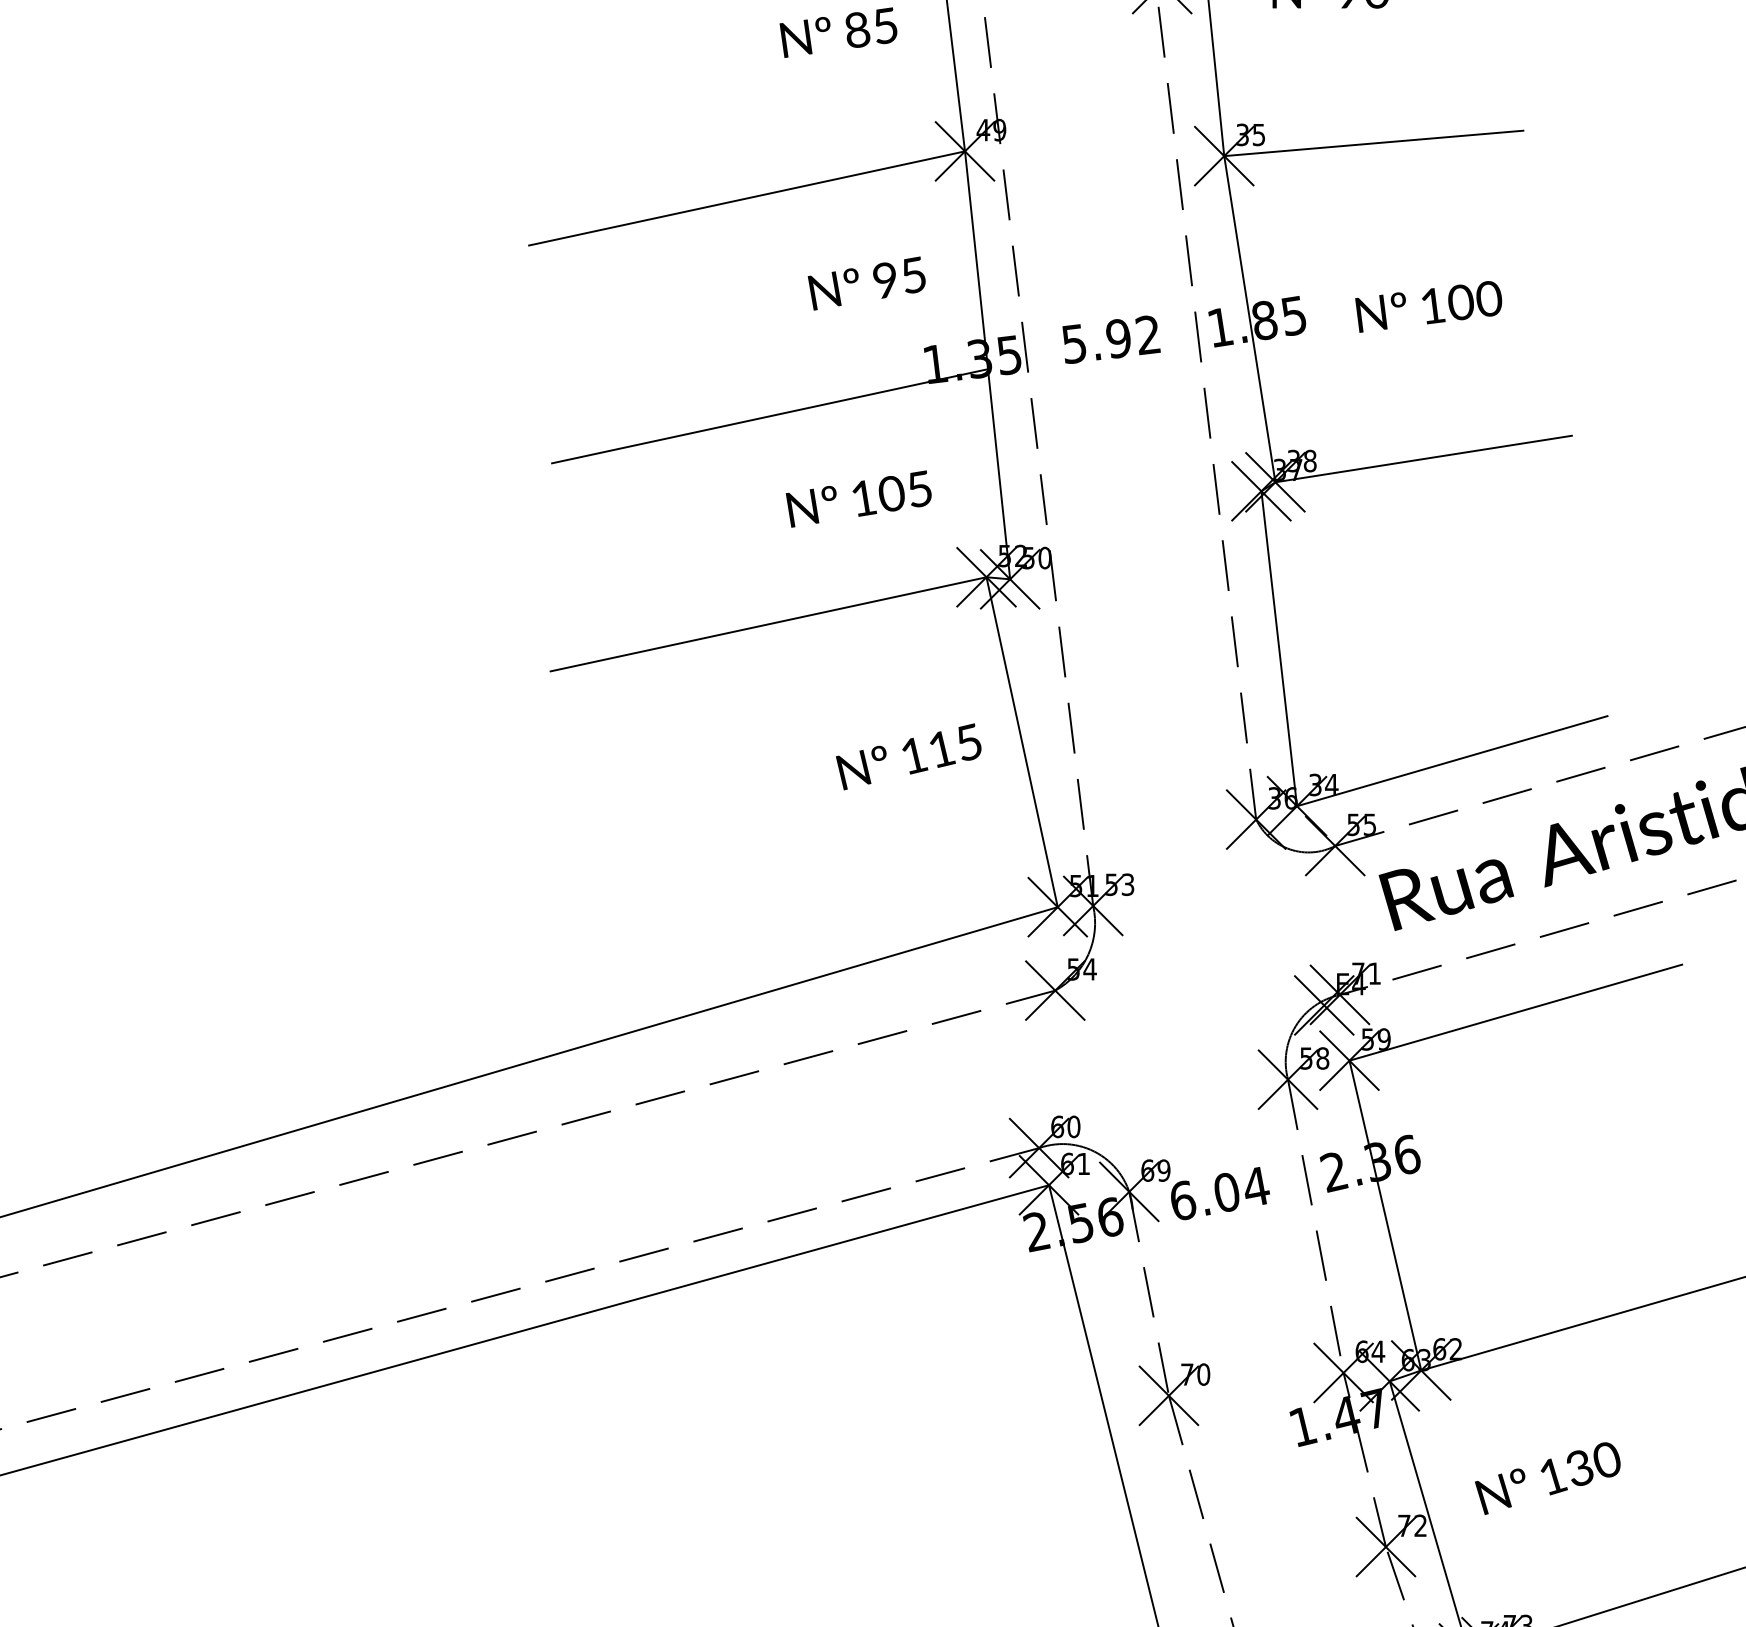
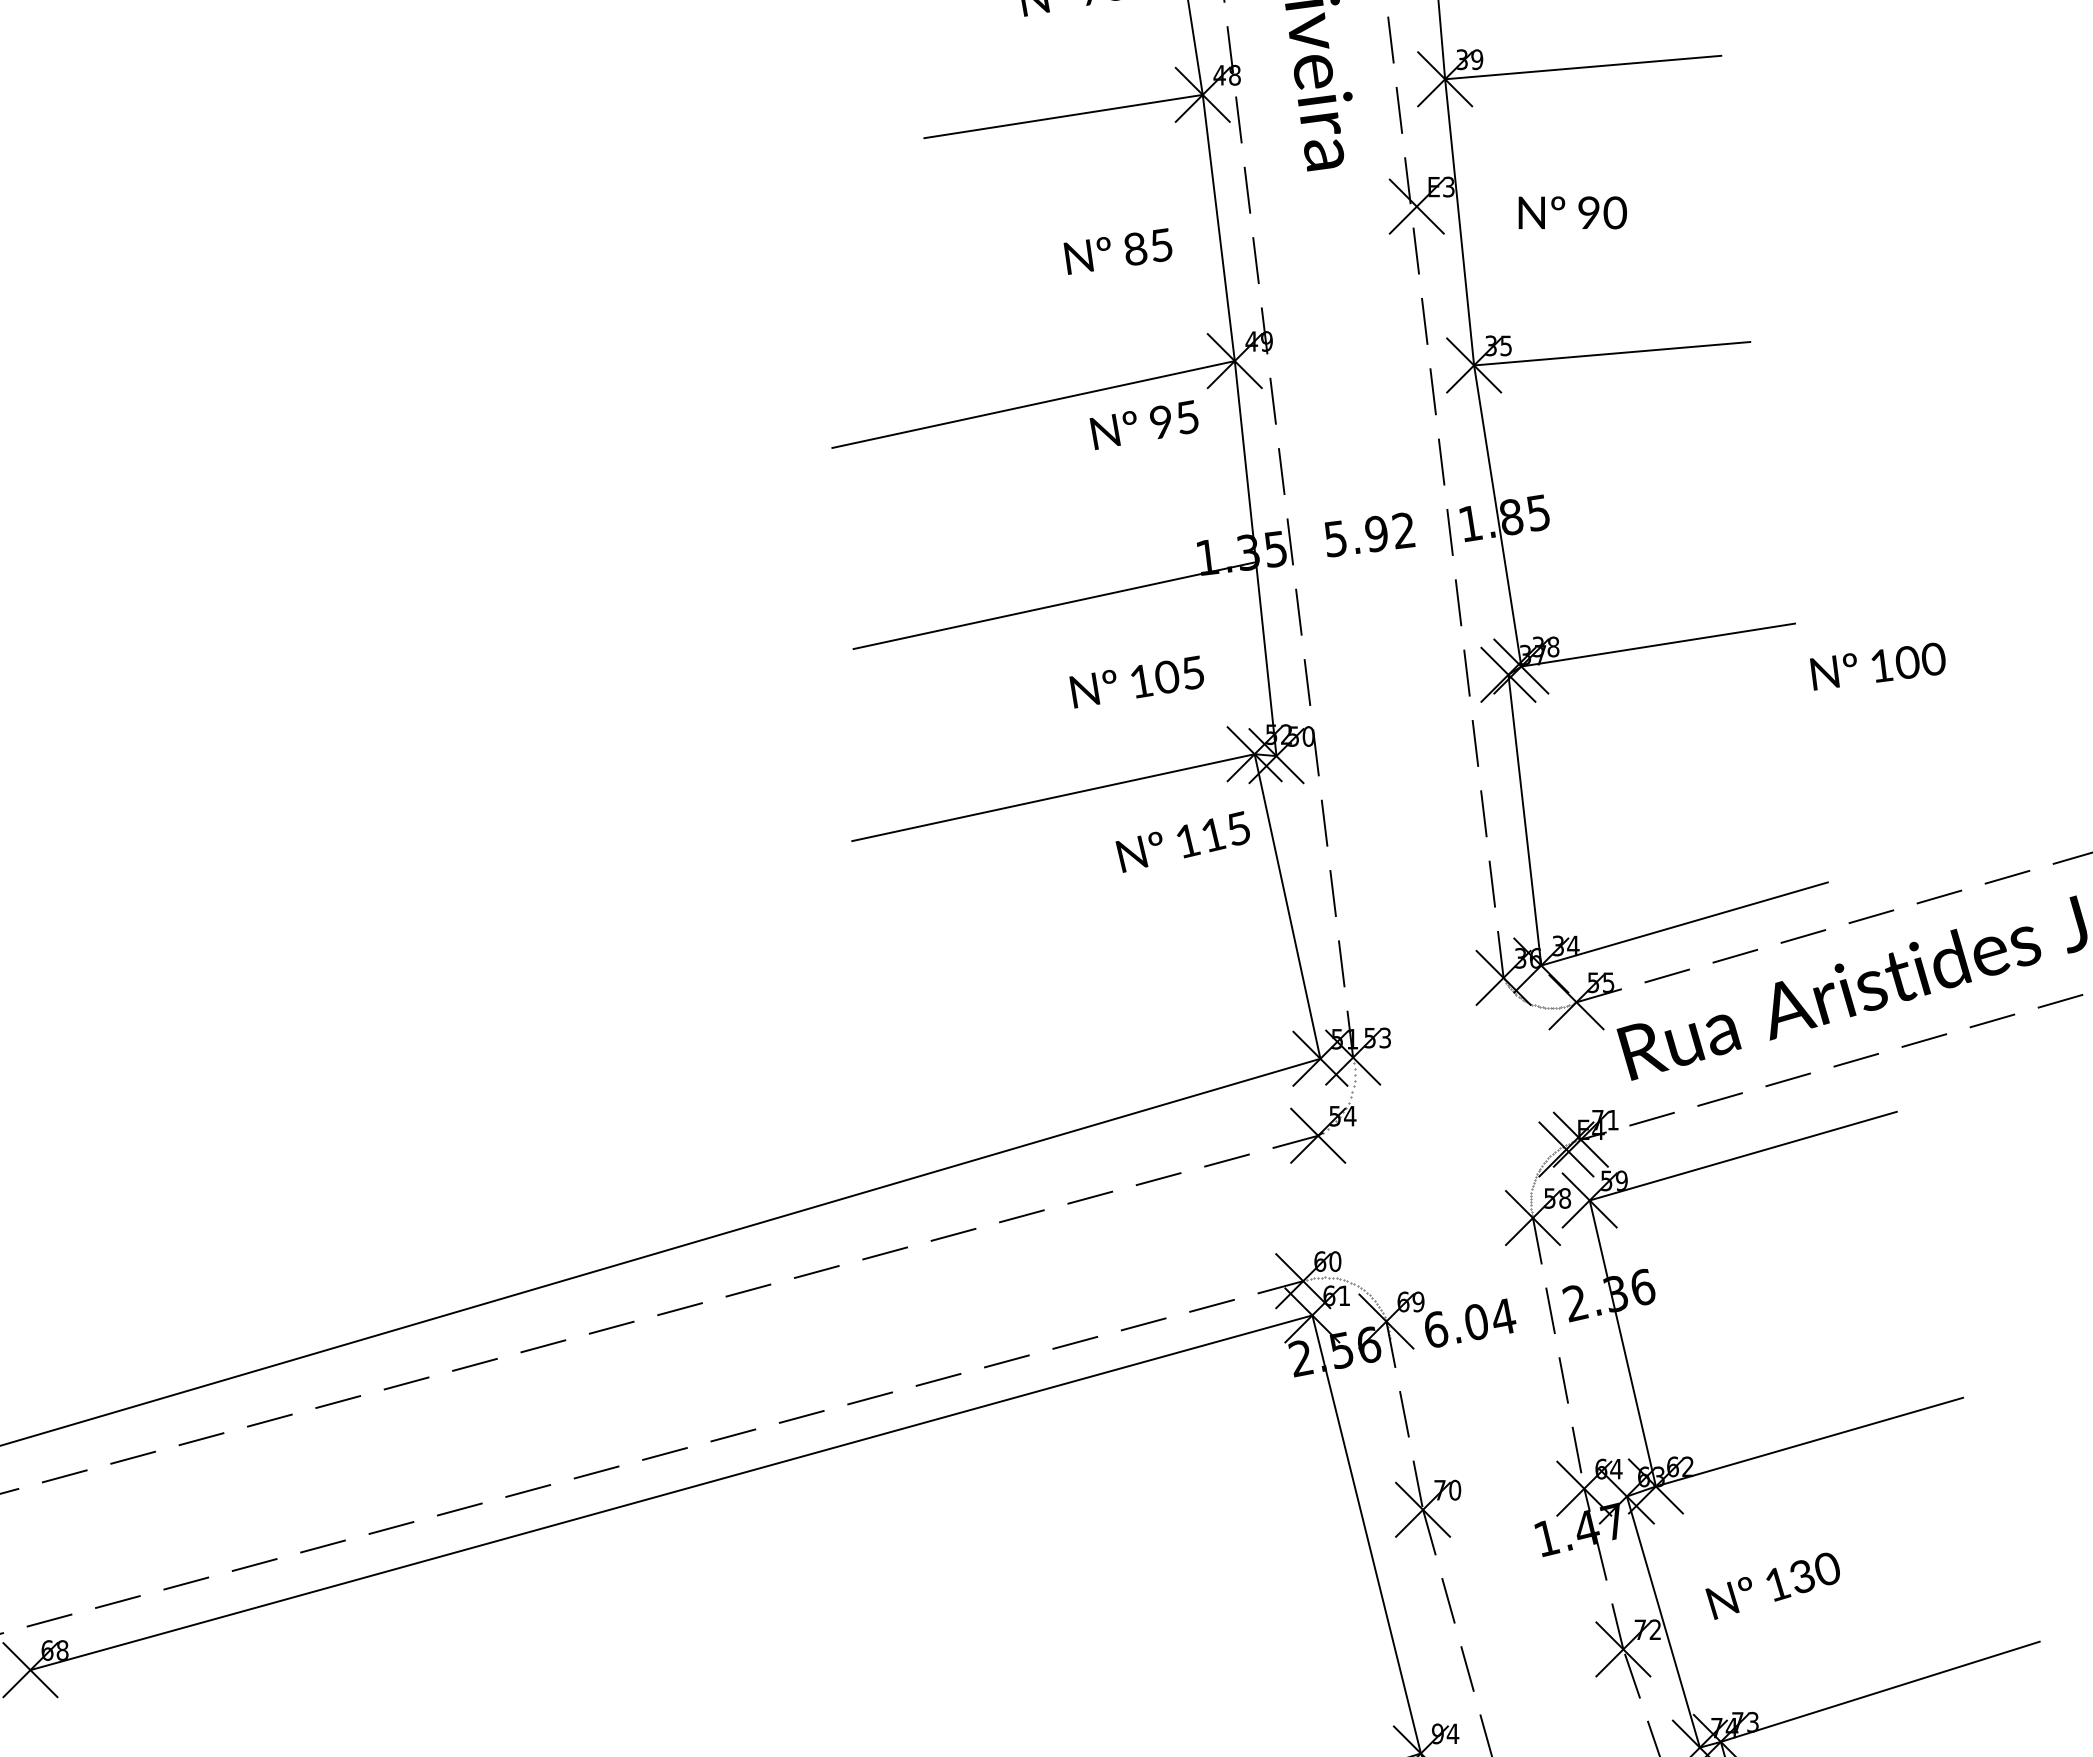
text: (866, 282) -> (1143, 424), moved
text: (1428, 306) -> (1877, 666), moved
text: (908, 756) -> (1182, 841), moved

